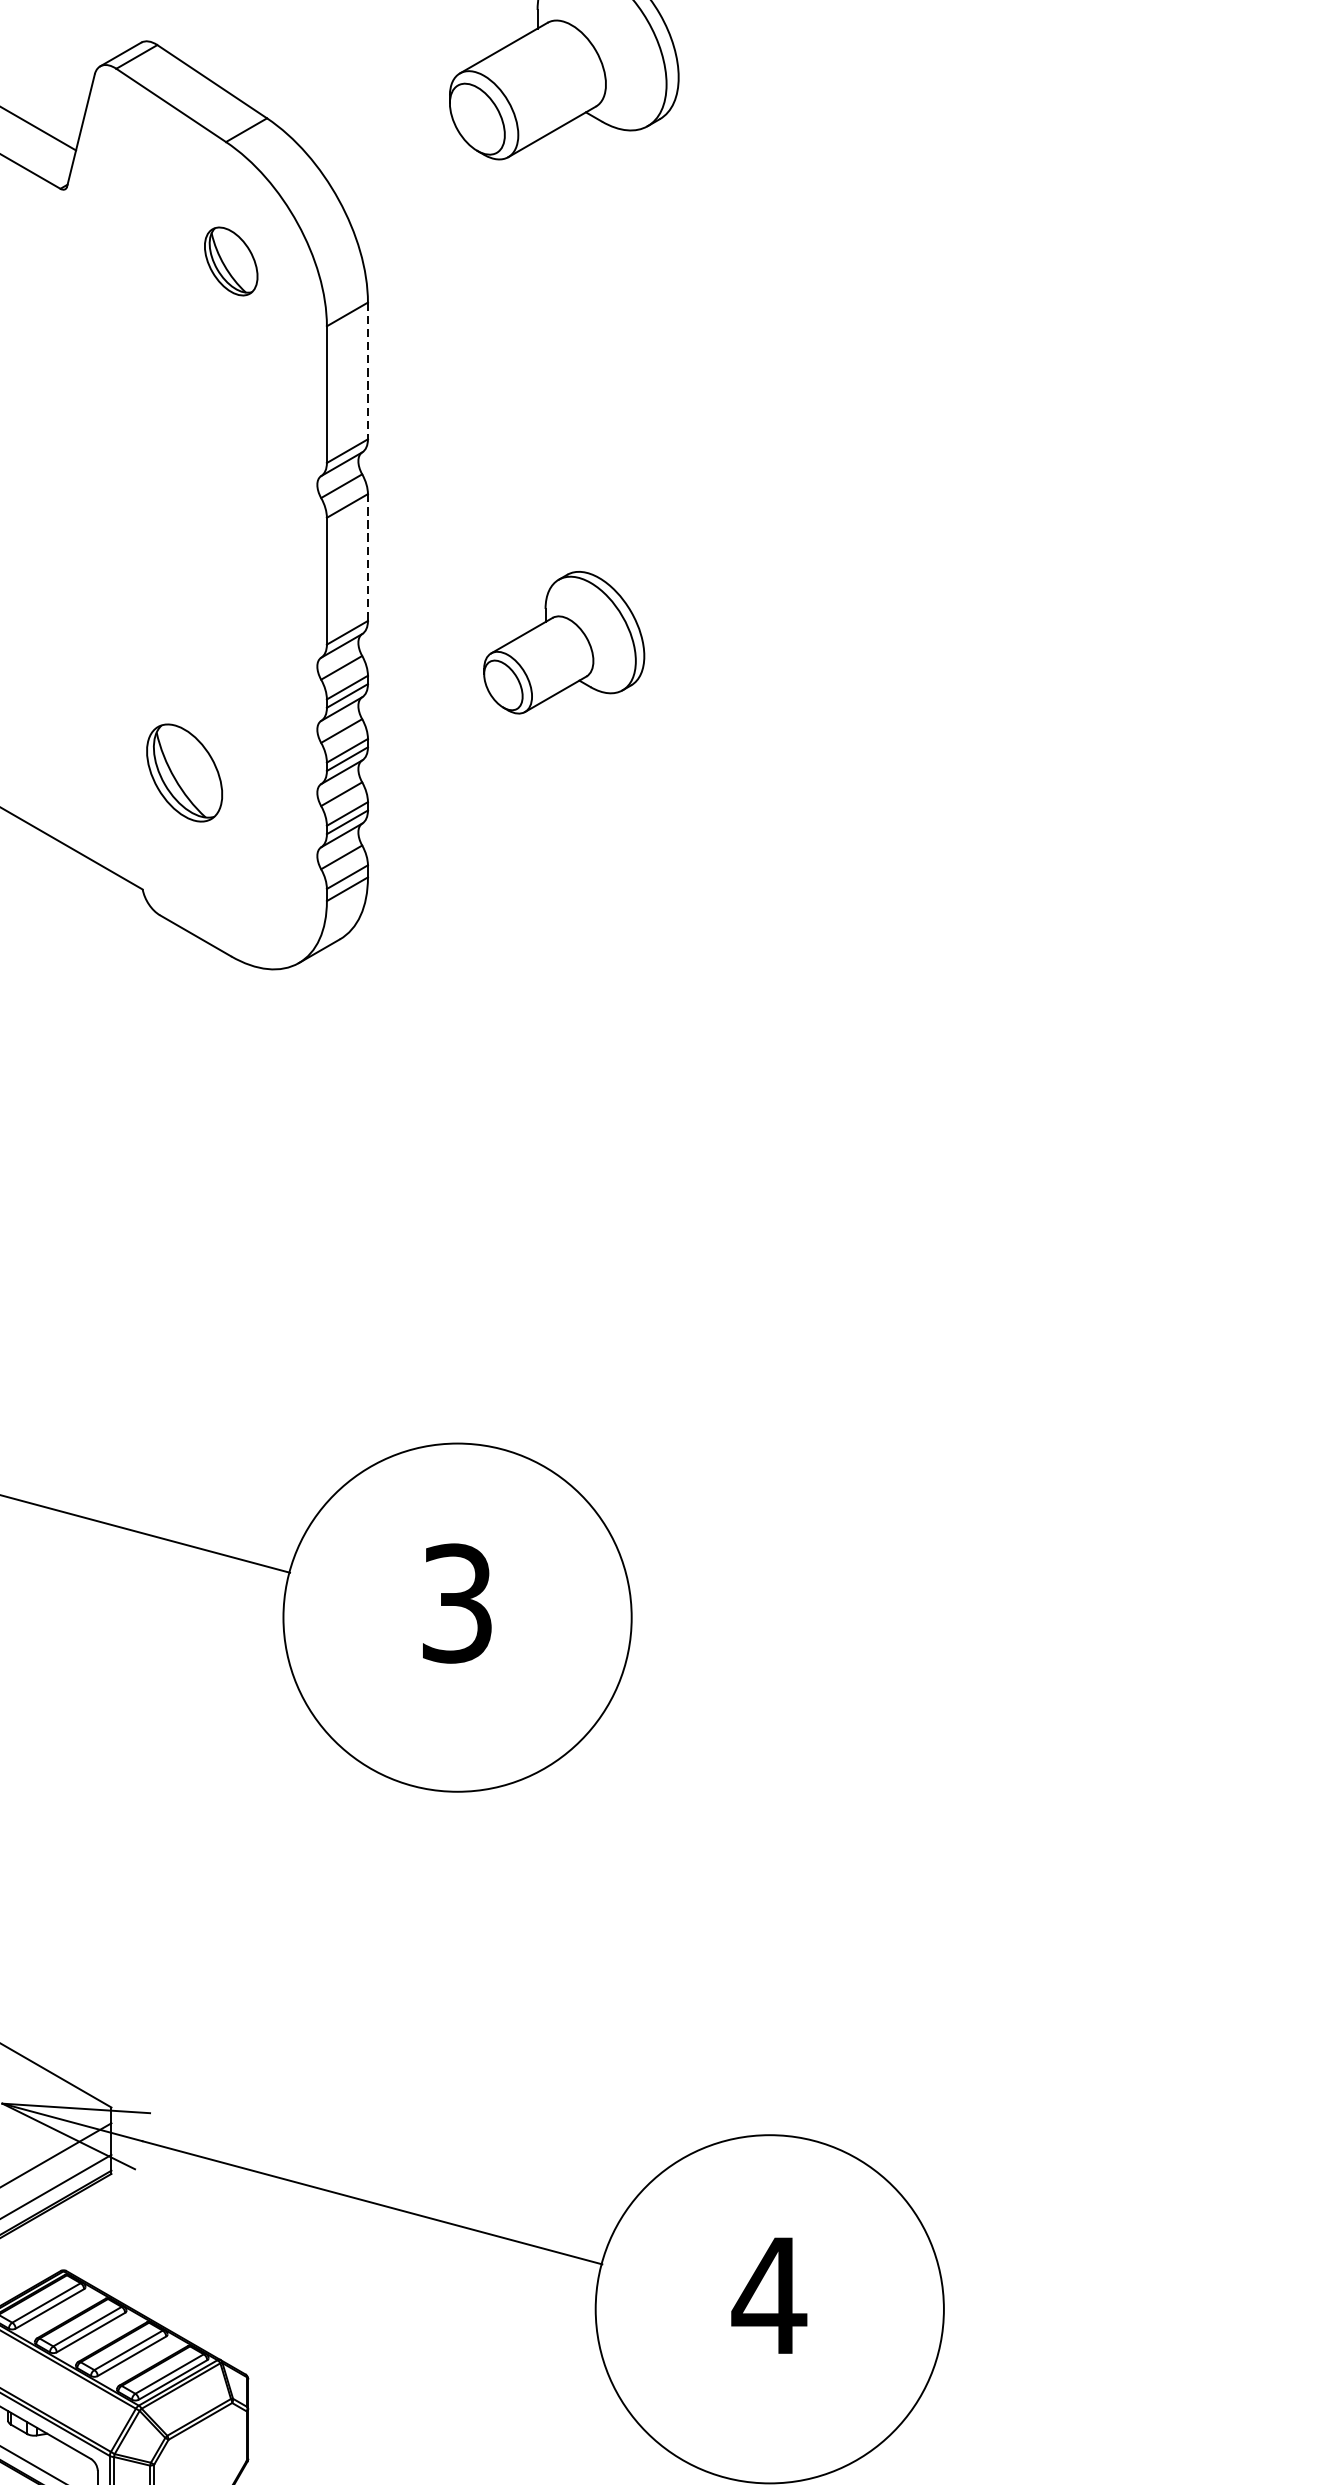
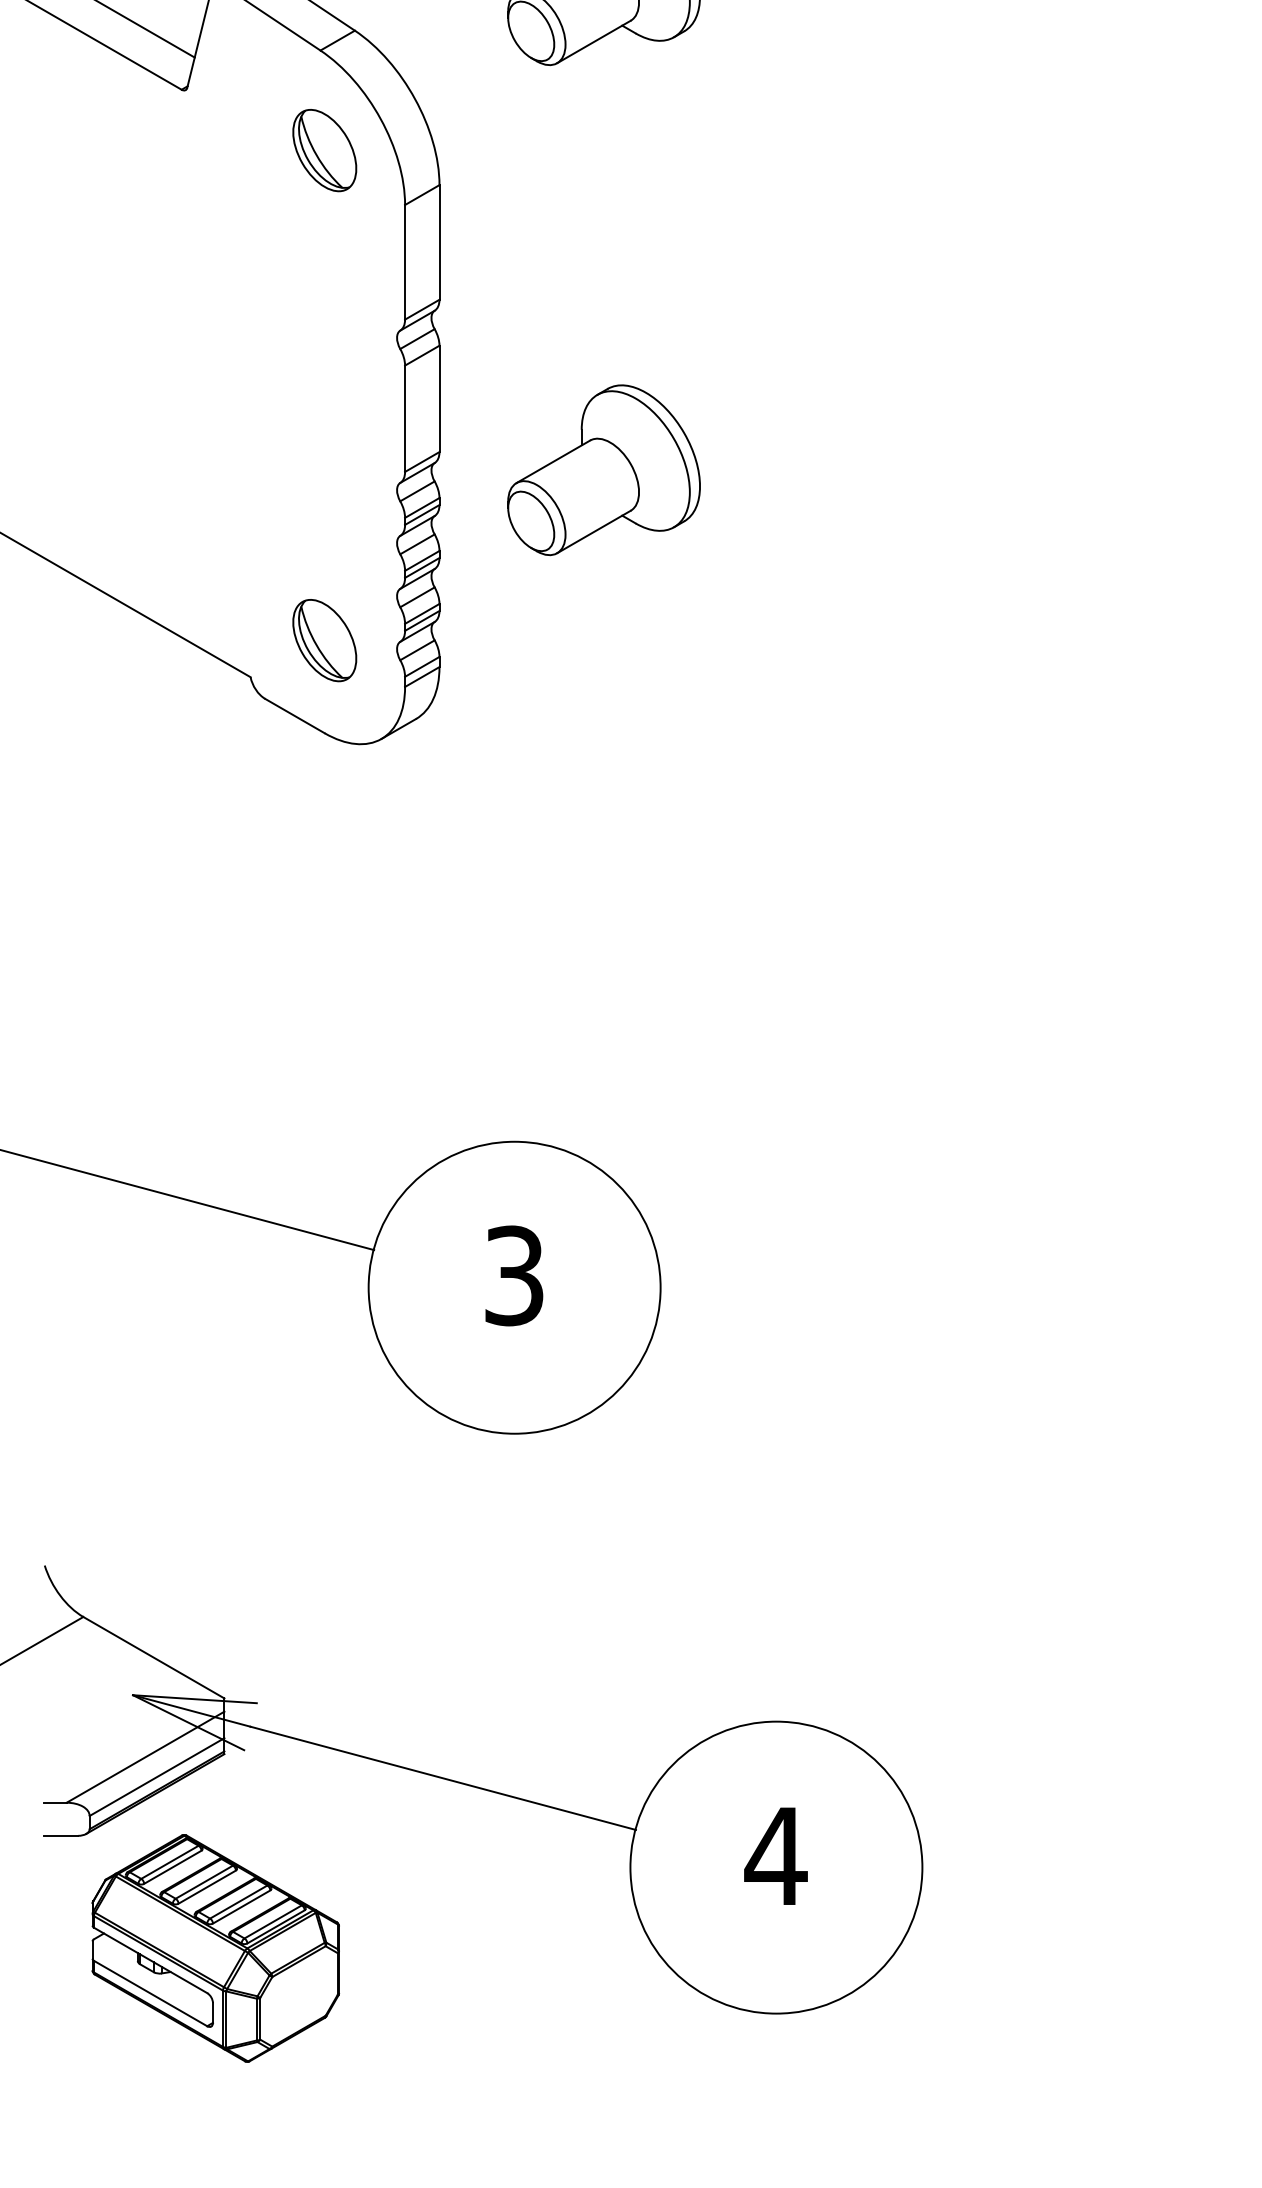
part: (230, 261) -> (324, 150), size x1.43
line: (367, 370) -> (439, 242), dashed -> solid
line: (367, 558) -> (439, 399), dashed -> solid
part: (563, 642) -> (603, 470), size x1.43
part: (184, 772) -> (324, 640), moved

